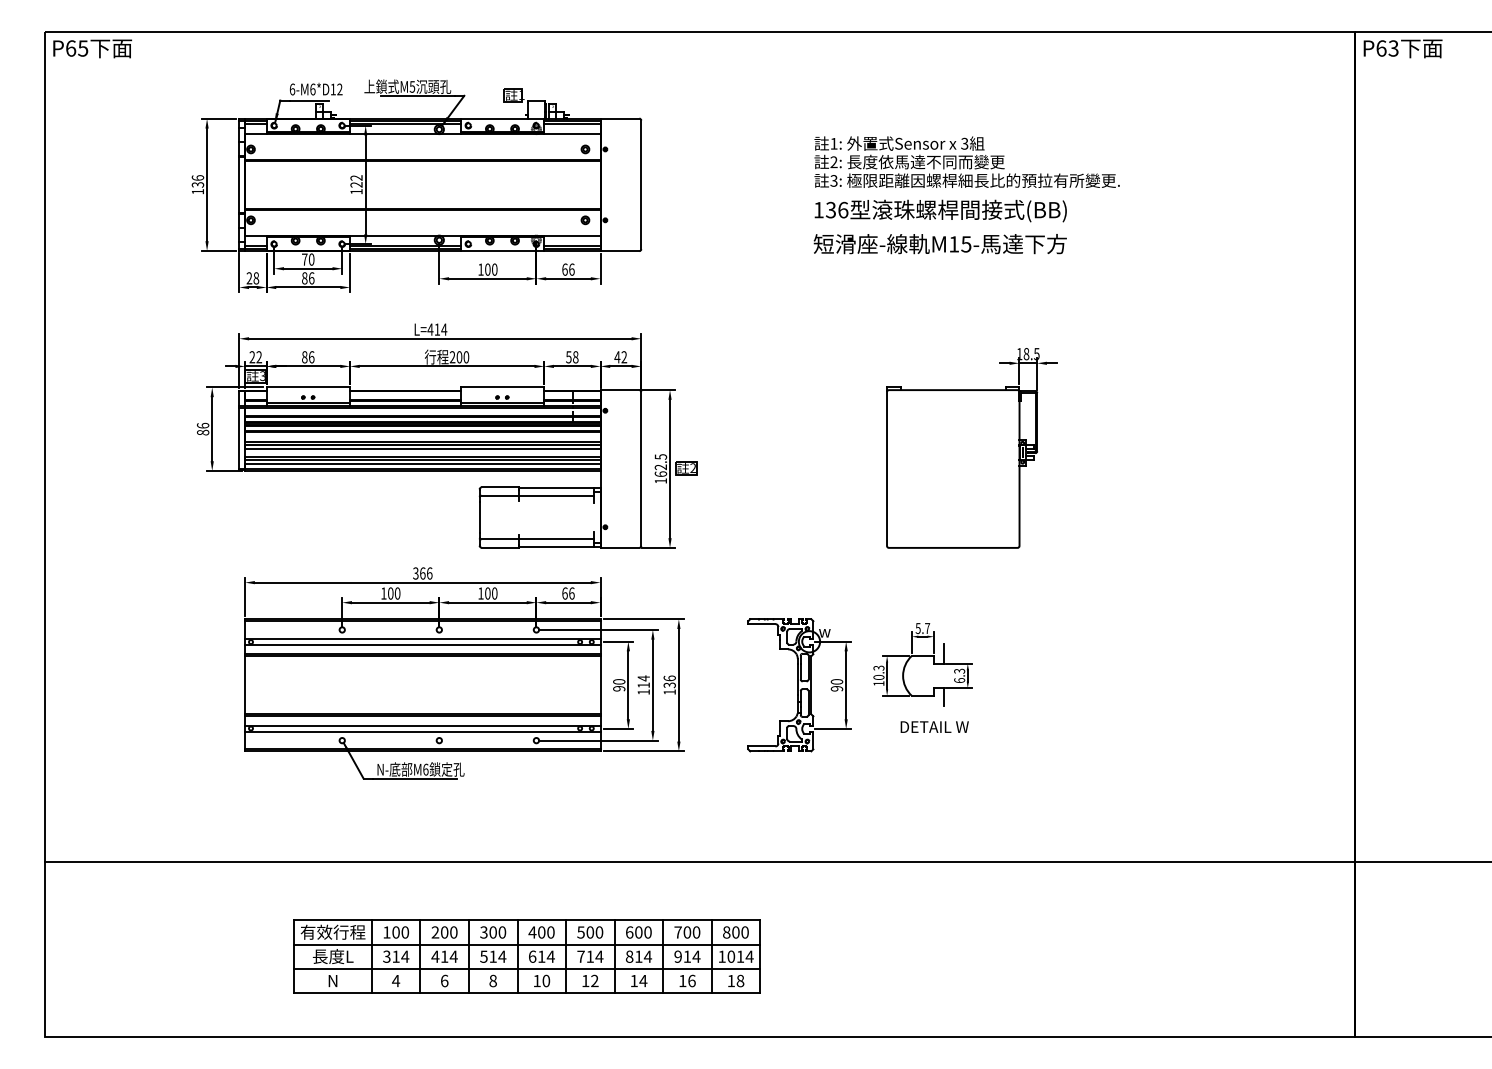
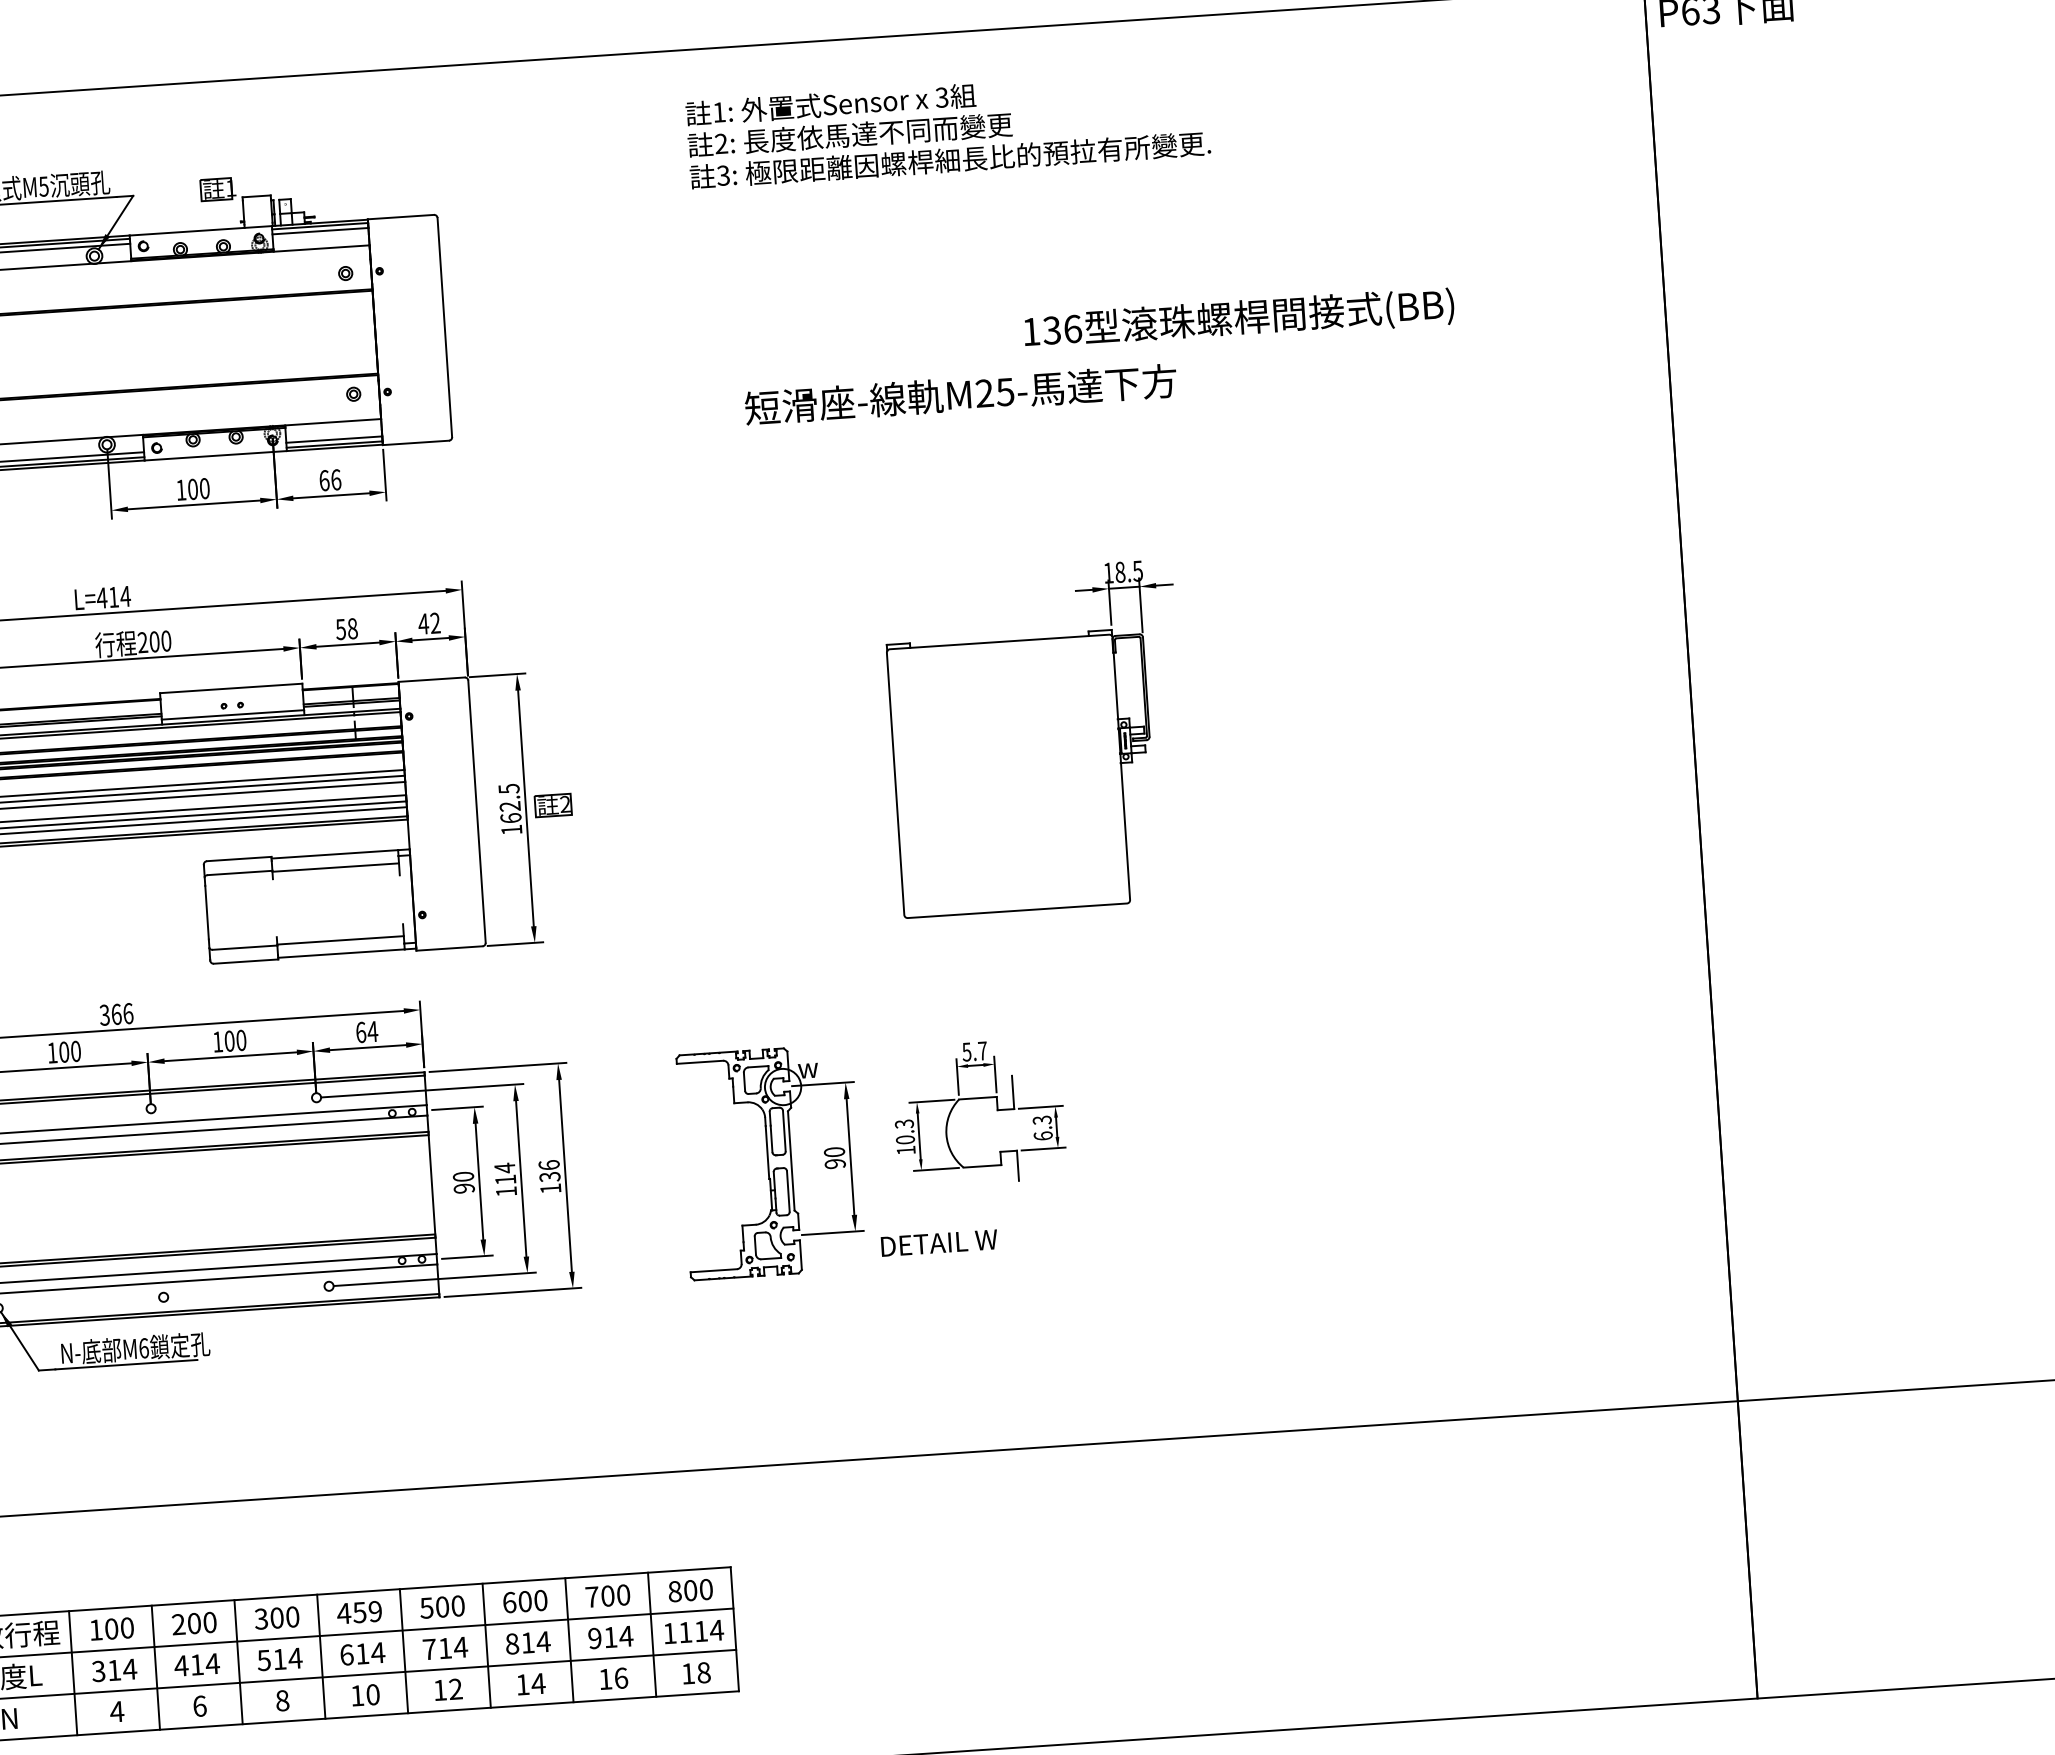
text: (966, 161) -> (946, 127), moved
text: (940, 210) -> (1238, 318), moved
text: (954, 244) -> (985, 393), M15- -> M25-
text: (571, 593) -> (372, 1031), 66 -> 64
text: (934, 726) -> (938, 1242), moved
text: (545, 932) -> (366, 1612), 400 -> 459
text: (731, 956) -> (685, 1632), 1014 -> 1114

